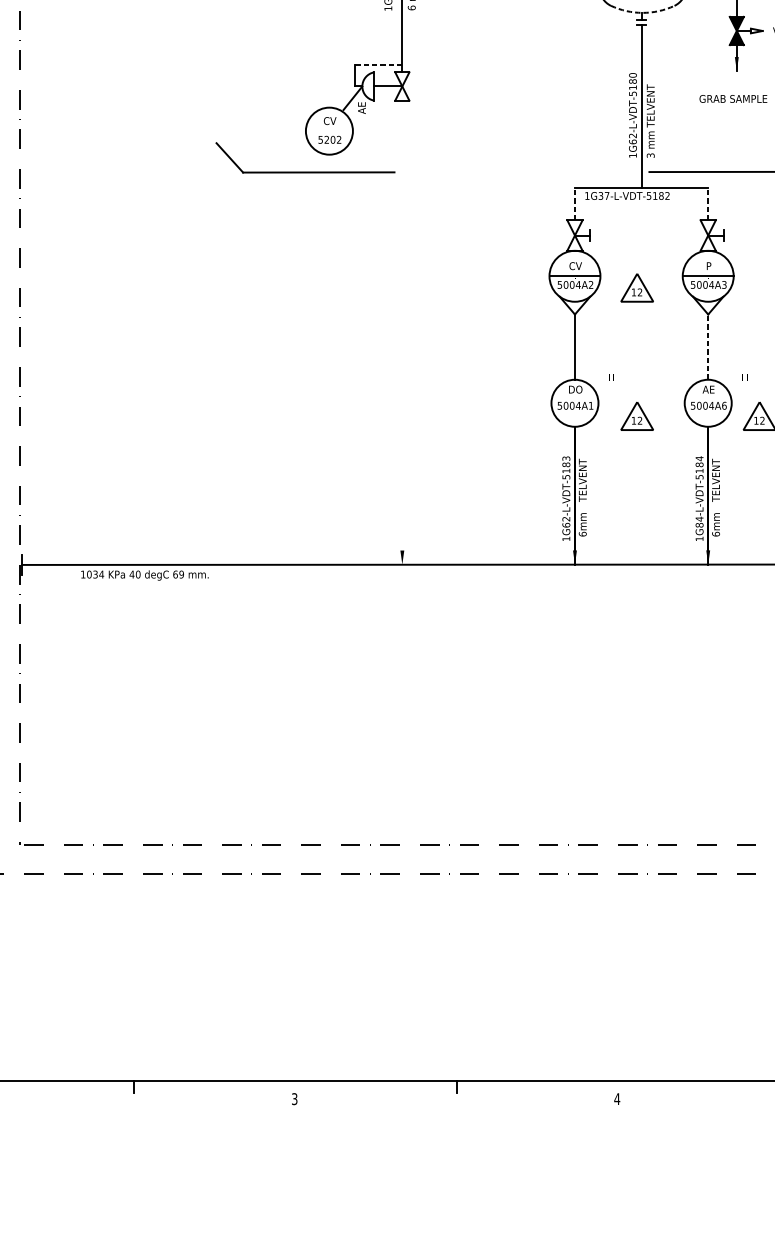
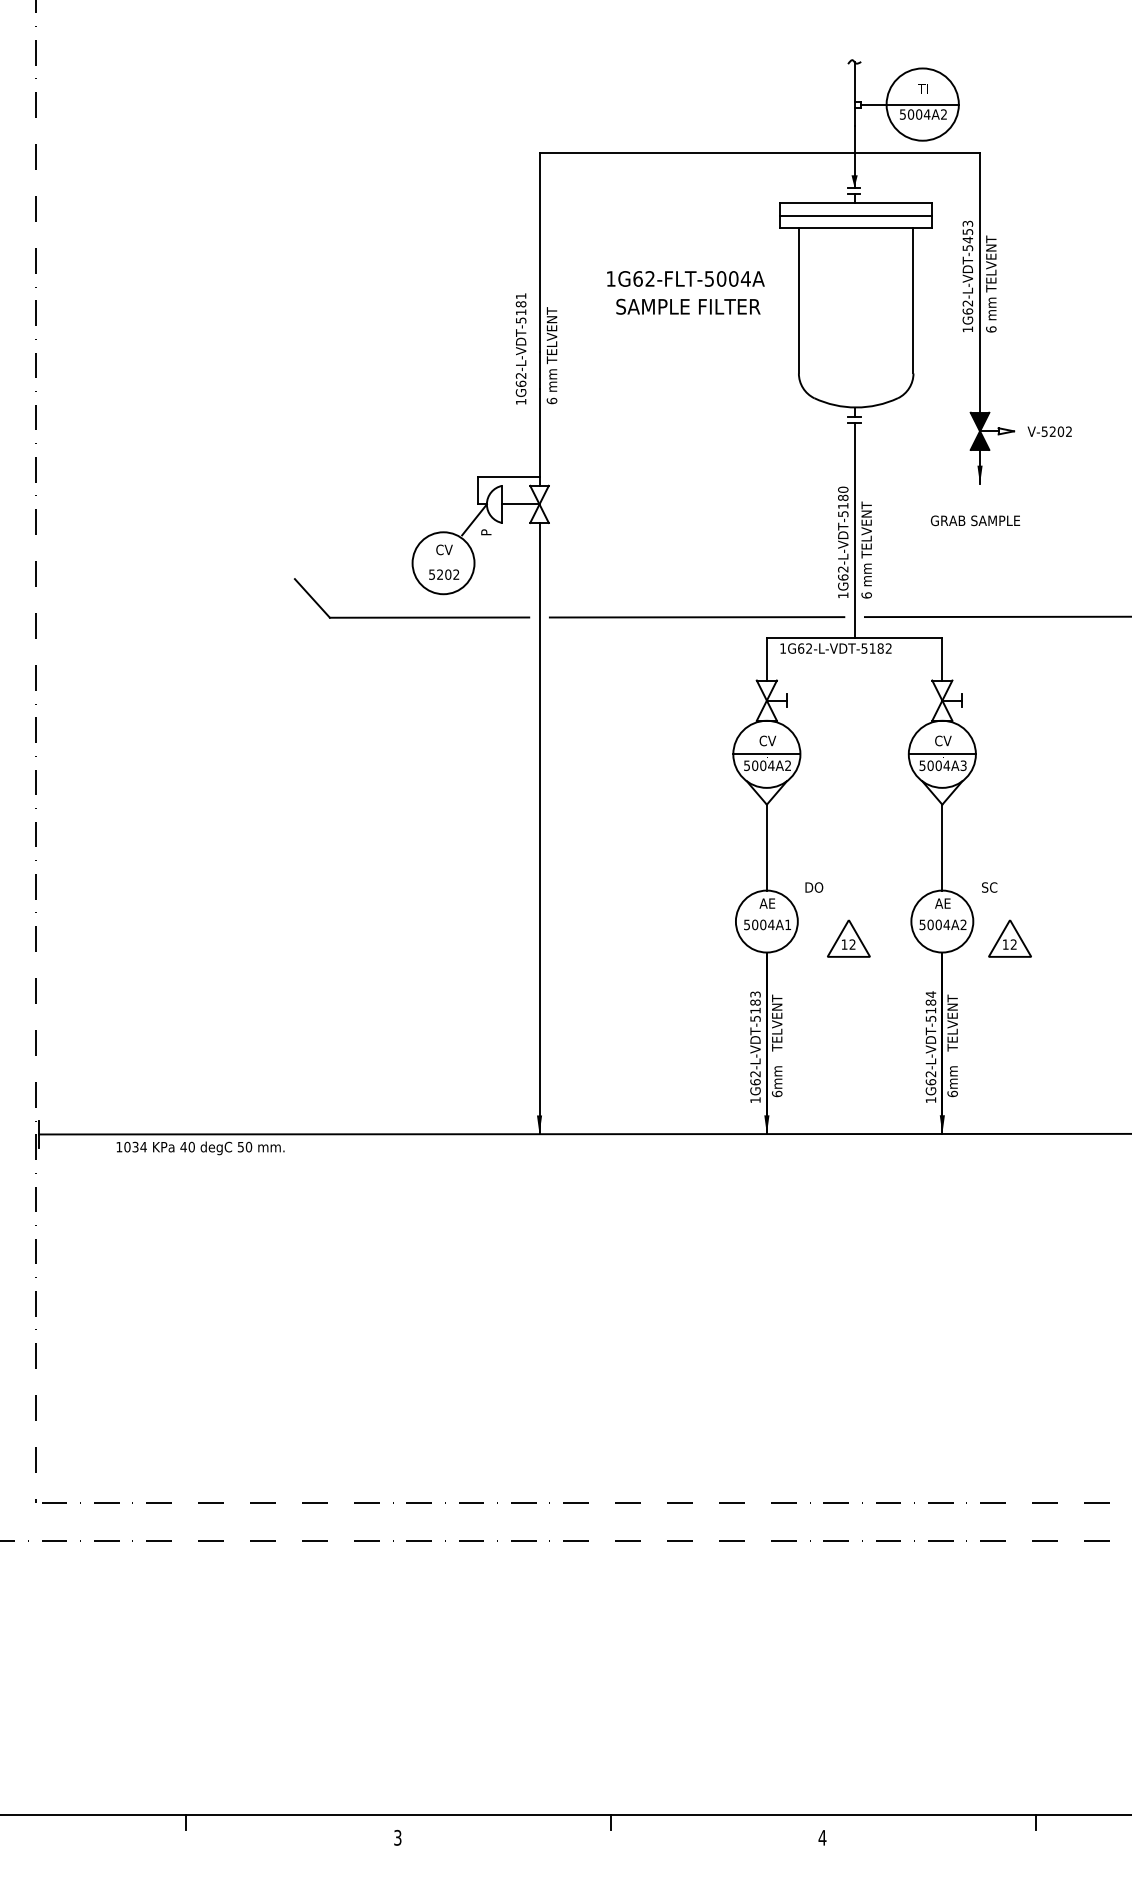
arc: (643, 12) -> (856, 407), dashed -> solid
line: (378, 65) -> (508, 476), dashed -> solid
text: (362, 107) -> (486, 532), AE -> P
text: (650, 155) -> (866, 595), 3 -> 6
line: (521, 172) -> (696, 617), added
text: (604, 195) -> (805, 648), 1G37-L-VDT-5182 -> 1G62-L-VDT-5182
line: (574, 203) -> (766, 658), dashed -> solid
line: (708, 203) -> (942, 658), dashed -> solid
text: (709, 265) -> (943, 740), P -> CV
part: (636, 287) -> (848, 769), removed
line: (402, 332) -> (539, 828), added
line: (708, 347) -> (942, 847), dashed -> solid
text: (611, 377) -> (814, 887), TI -> DO
text: (744, 377) -> (989, 887), TI -> SC
text: (575, 389) -> (767, 903), DO -> AE
text: (724, 405) -> (963, 924), 5004A6 -> 5004A2
text: (699, 521) -> (930, 1077), 1G84-L-VDT-5184 -> 1G62-L-VDT-5184
text: (178, 574) -> (244, 1146), 69 -> 50

